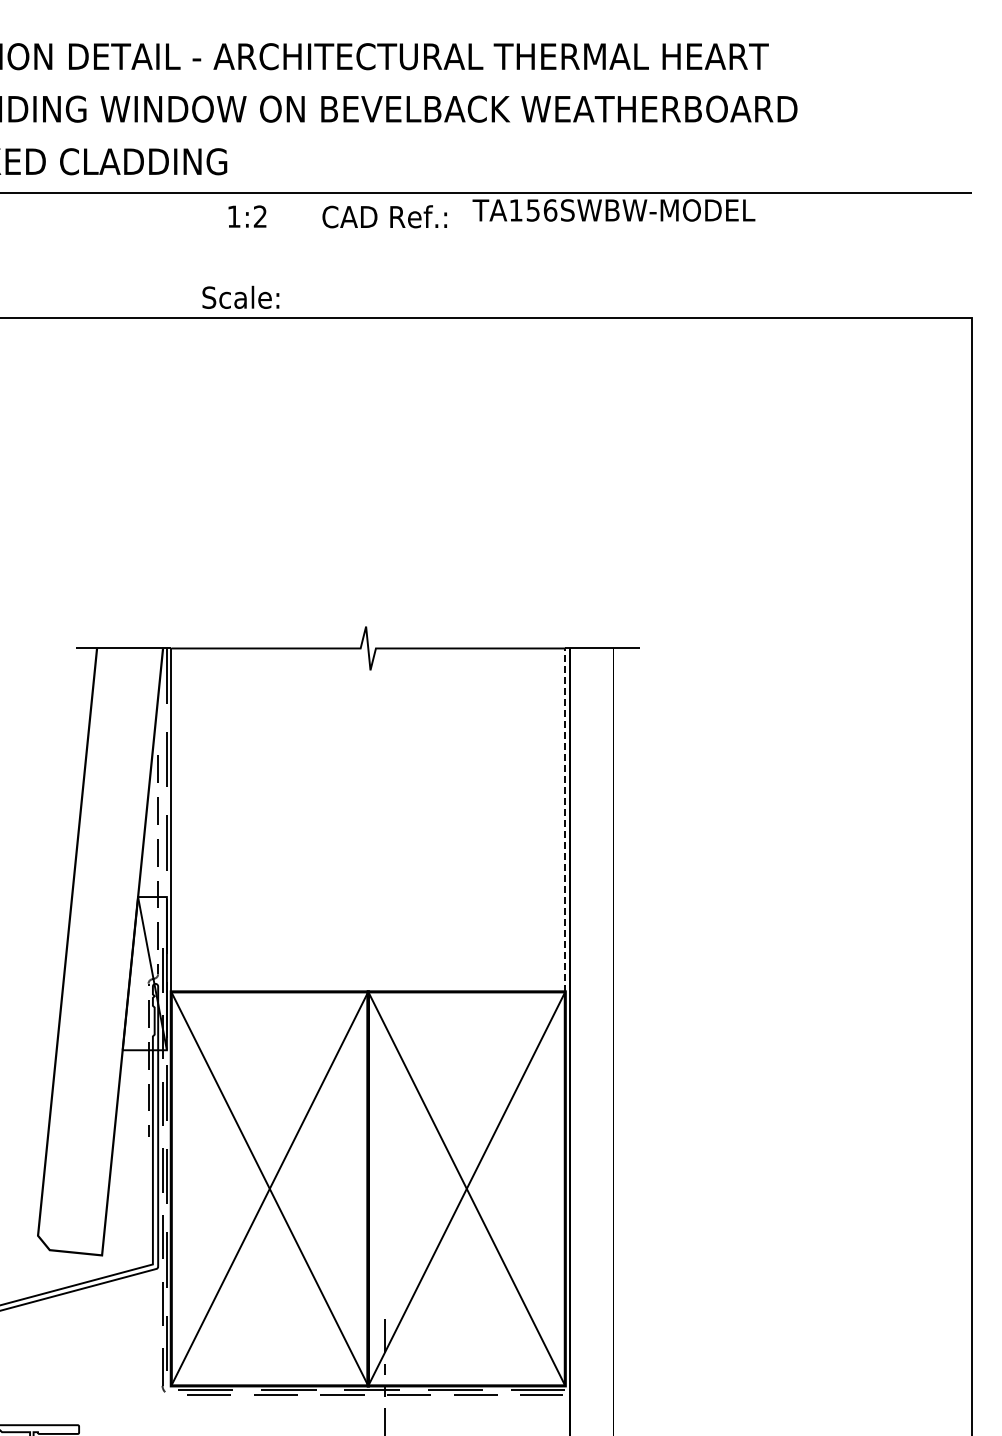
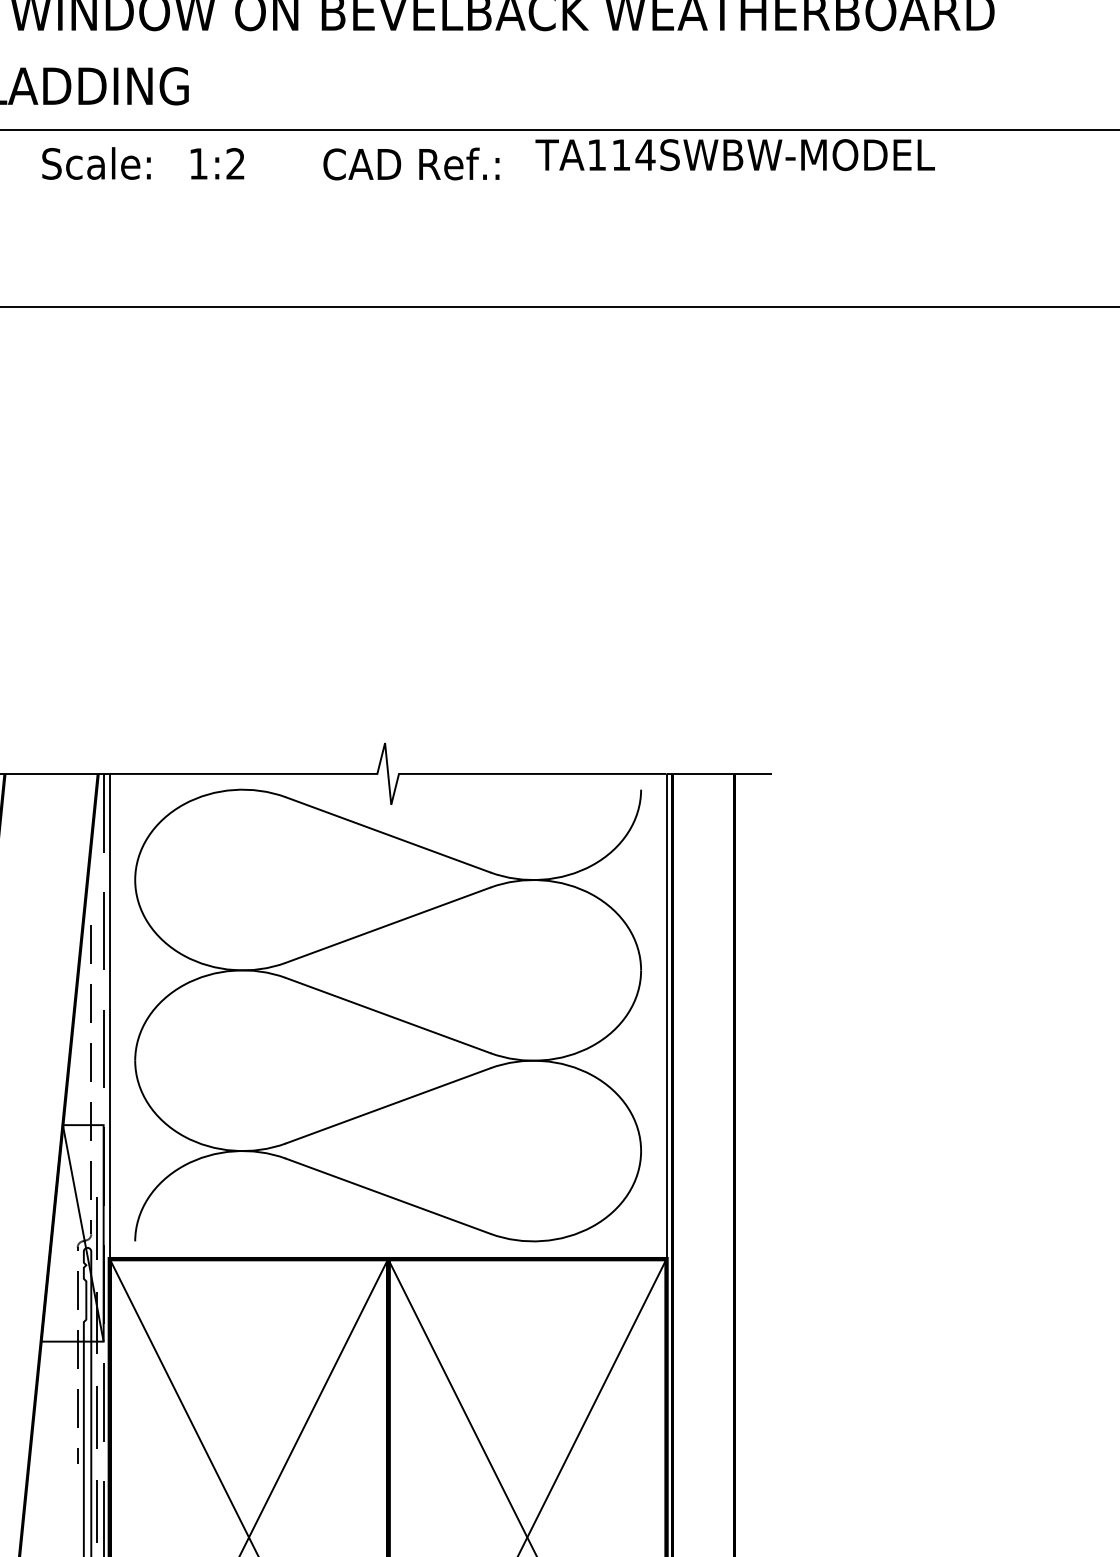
text: (541, 210) -> (632, 155), TA156SWBW-MODEL -> TA114SWBW-MODEL
text: (240, 296) -> (95, 162), moved
part: (368, 819) -> (388, 1015), added
line: (565, 820) -> (666, 1017), dashed -> solid

